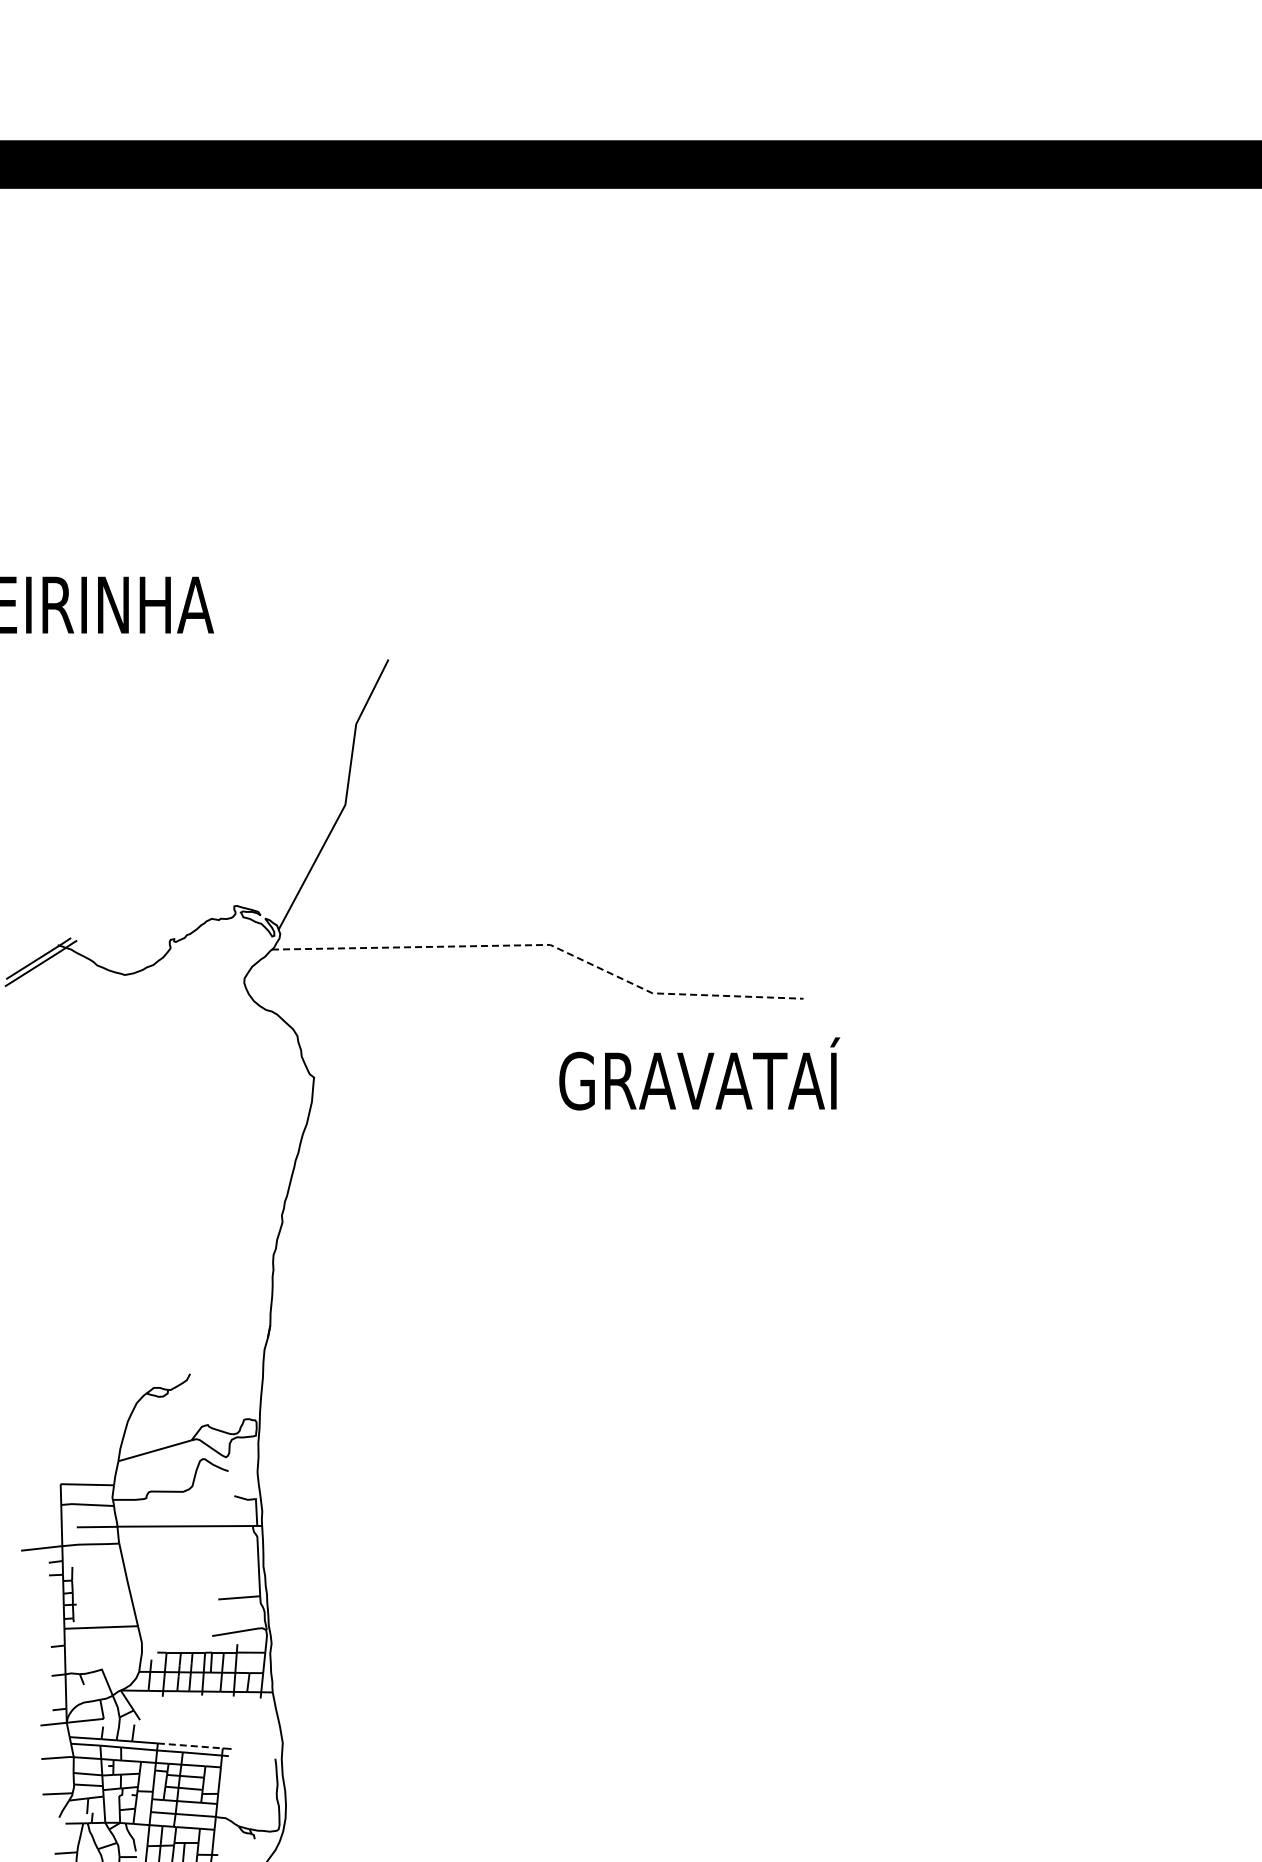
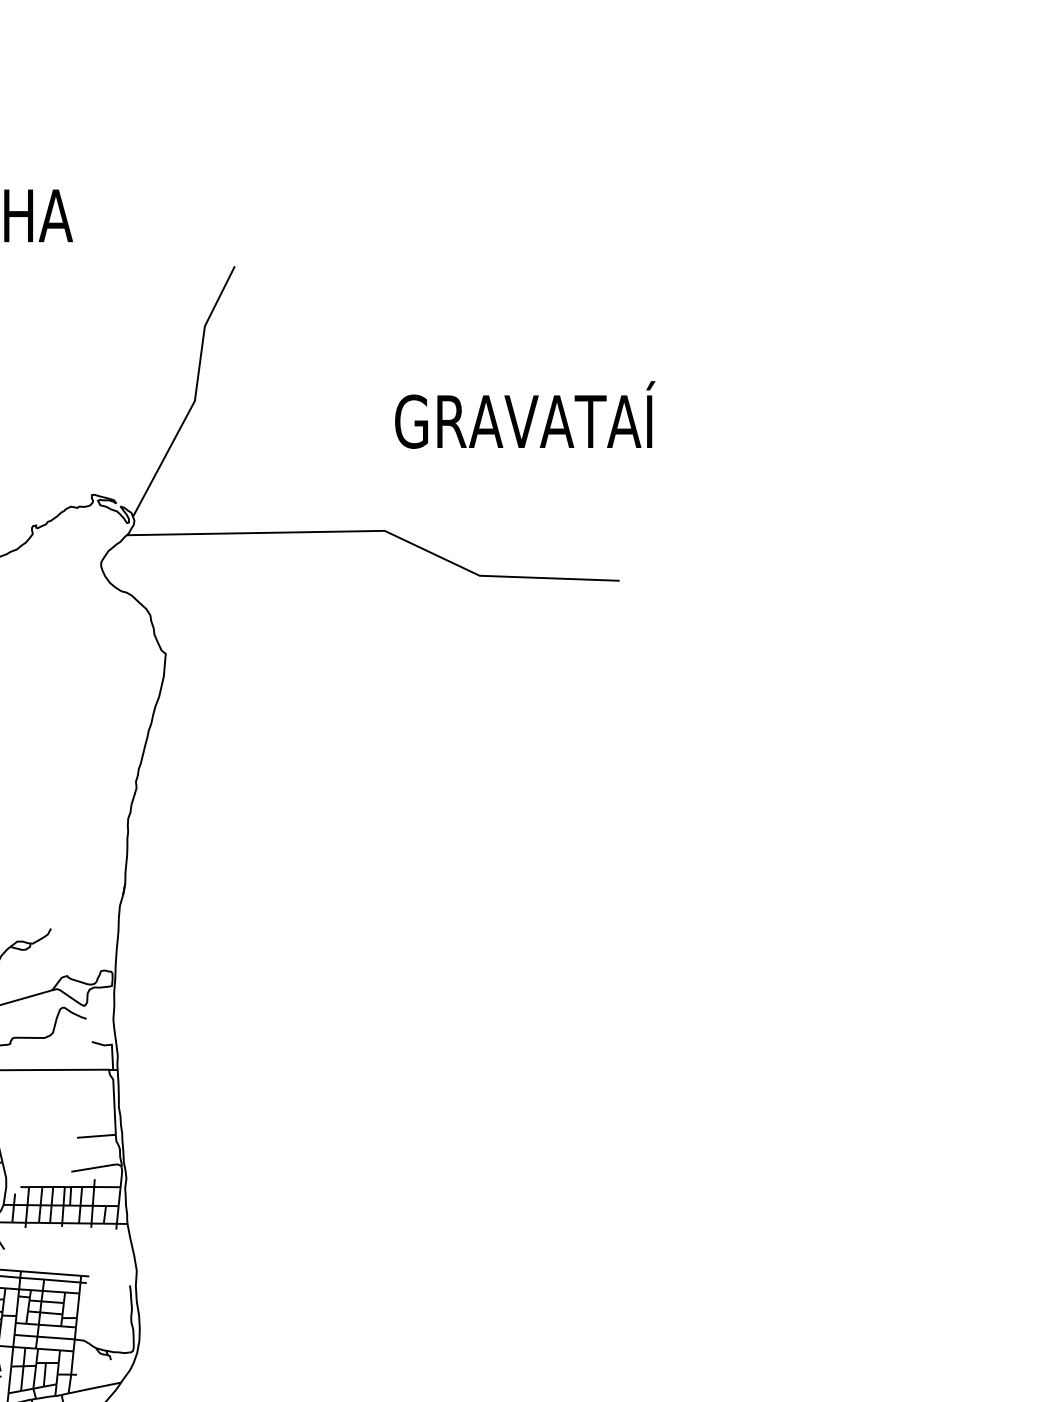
line: (545, 944) -> (380, 530), dashed -> solid
text: (699, 1073) -> (525, 414), moved
line: (190, 1745) -> (51, 1273), dashed -> solid

